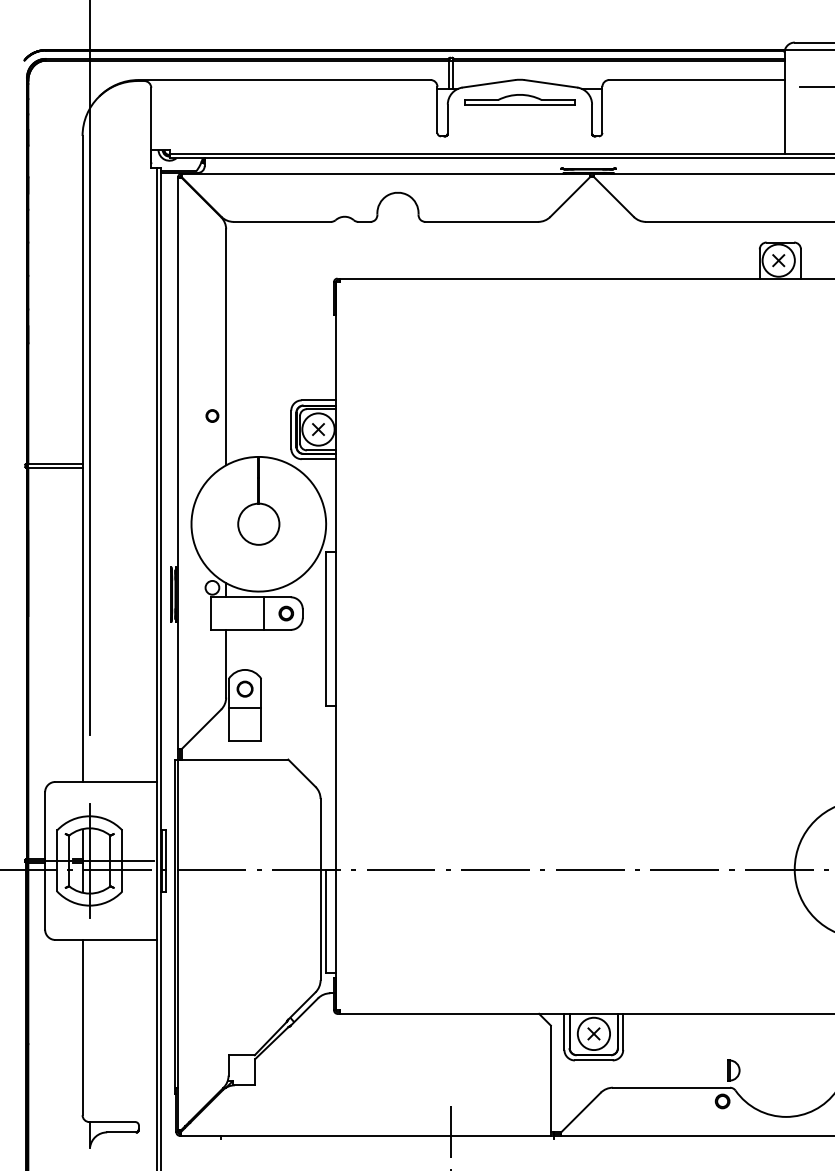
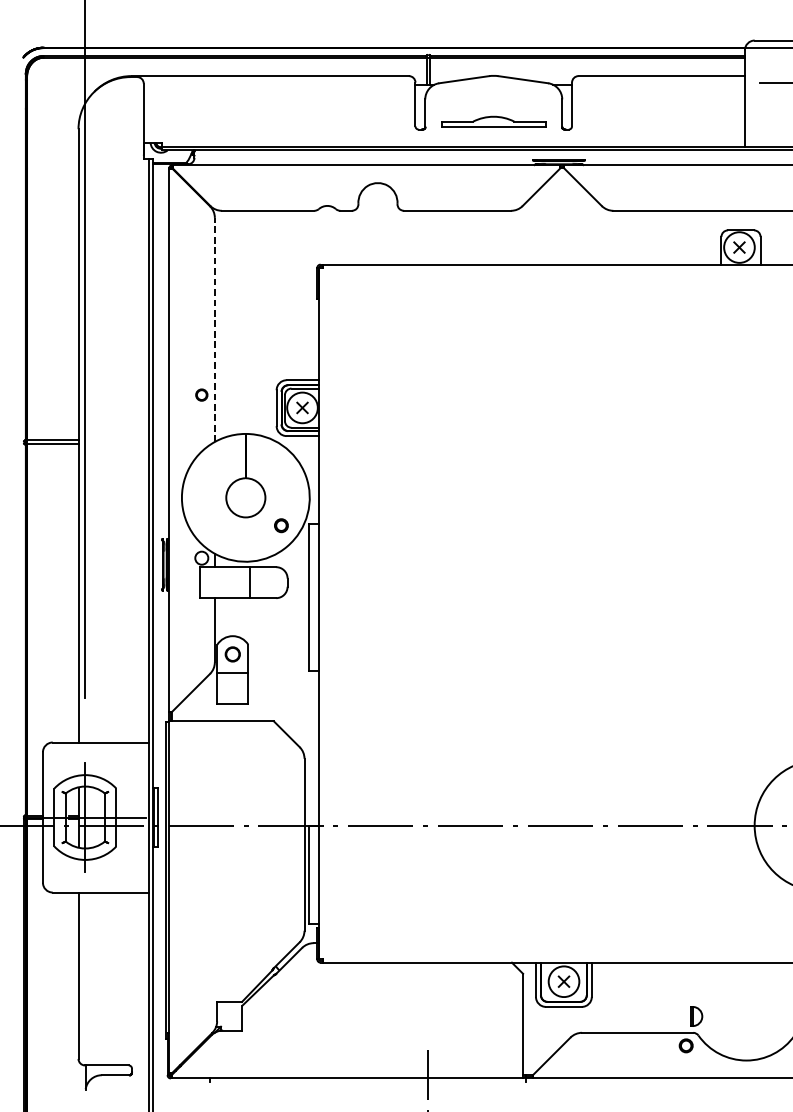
part: (519, 99) -> (493, 121), moved
line: (226, 346) -> (215, 329), solid -> dashed
part: (285, 613) -> (280, 525), moved

